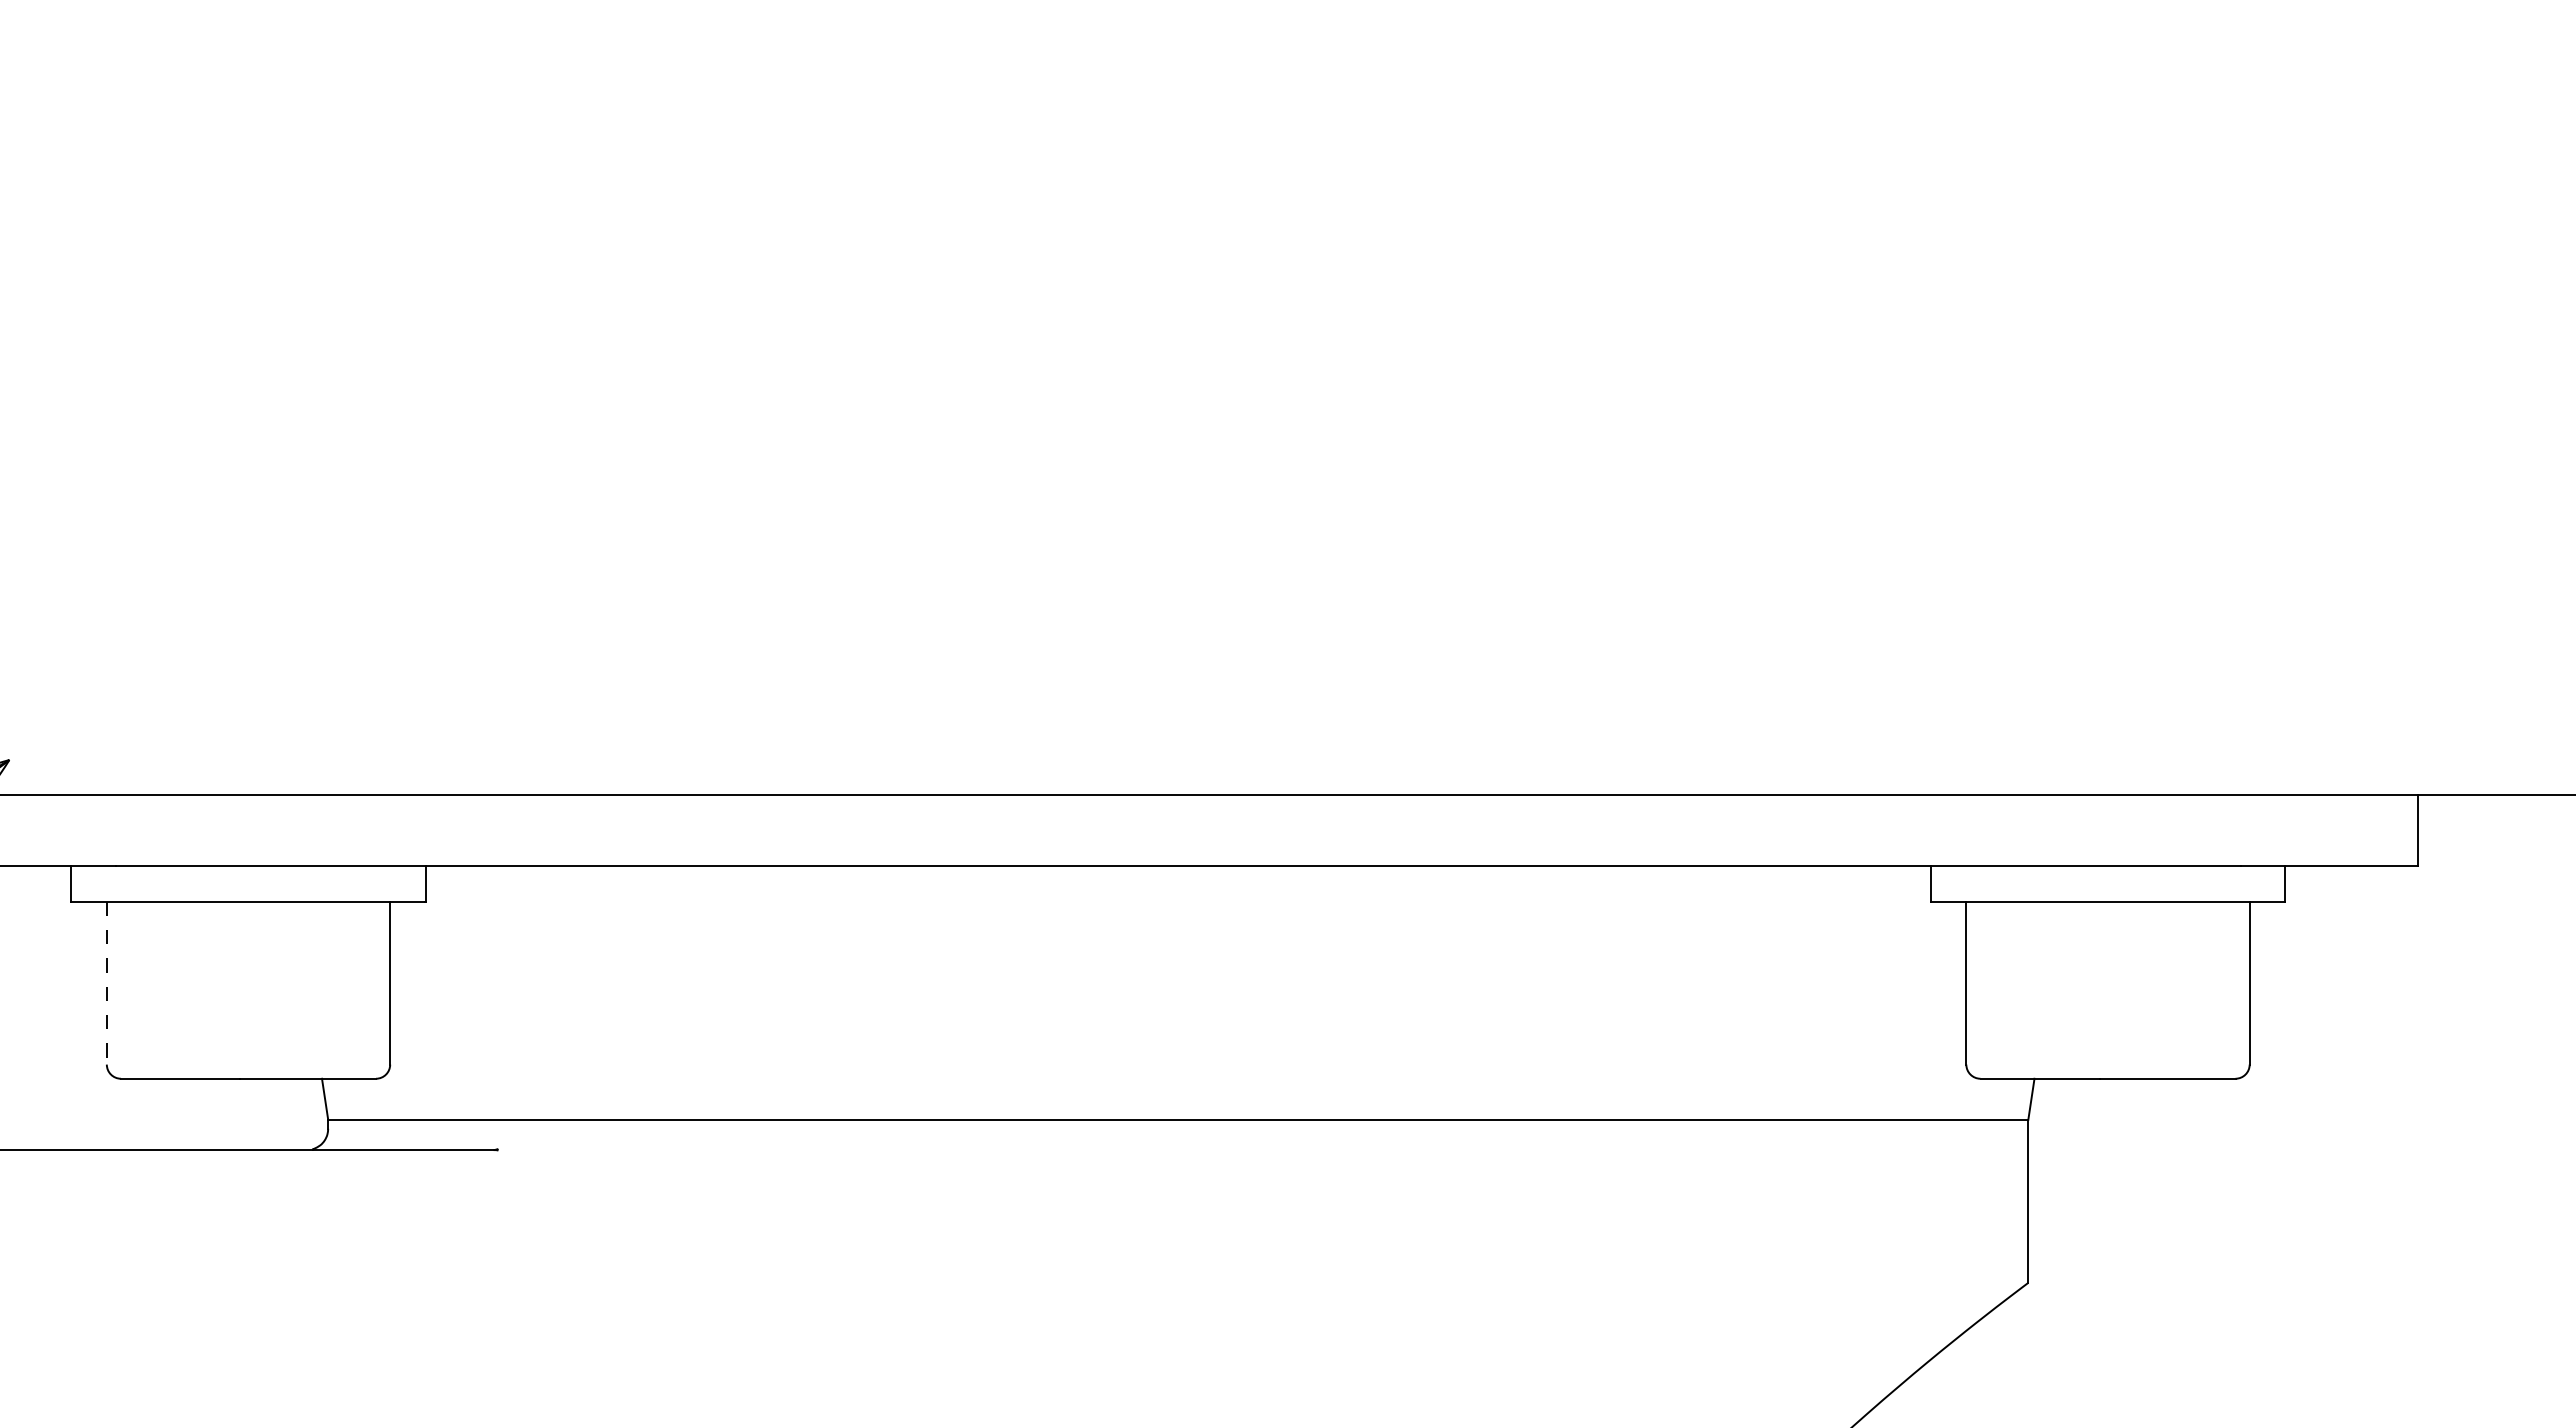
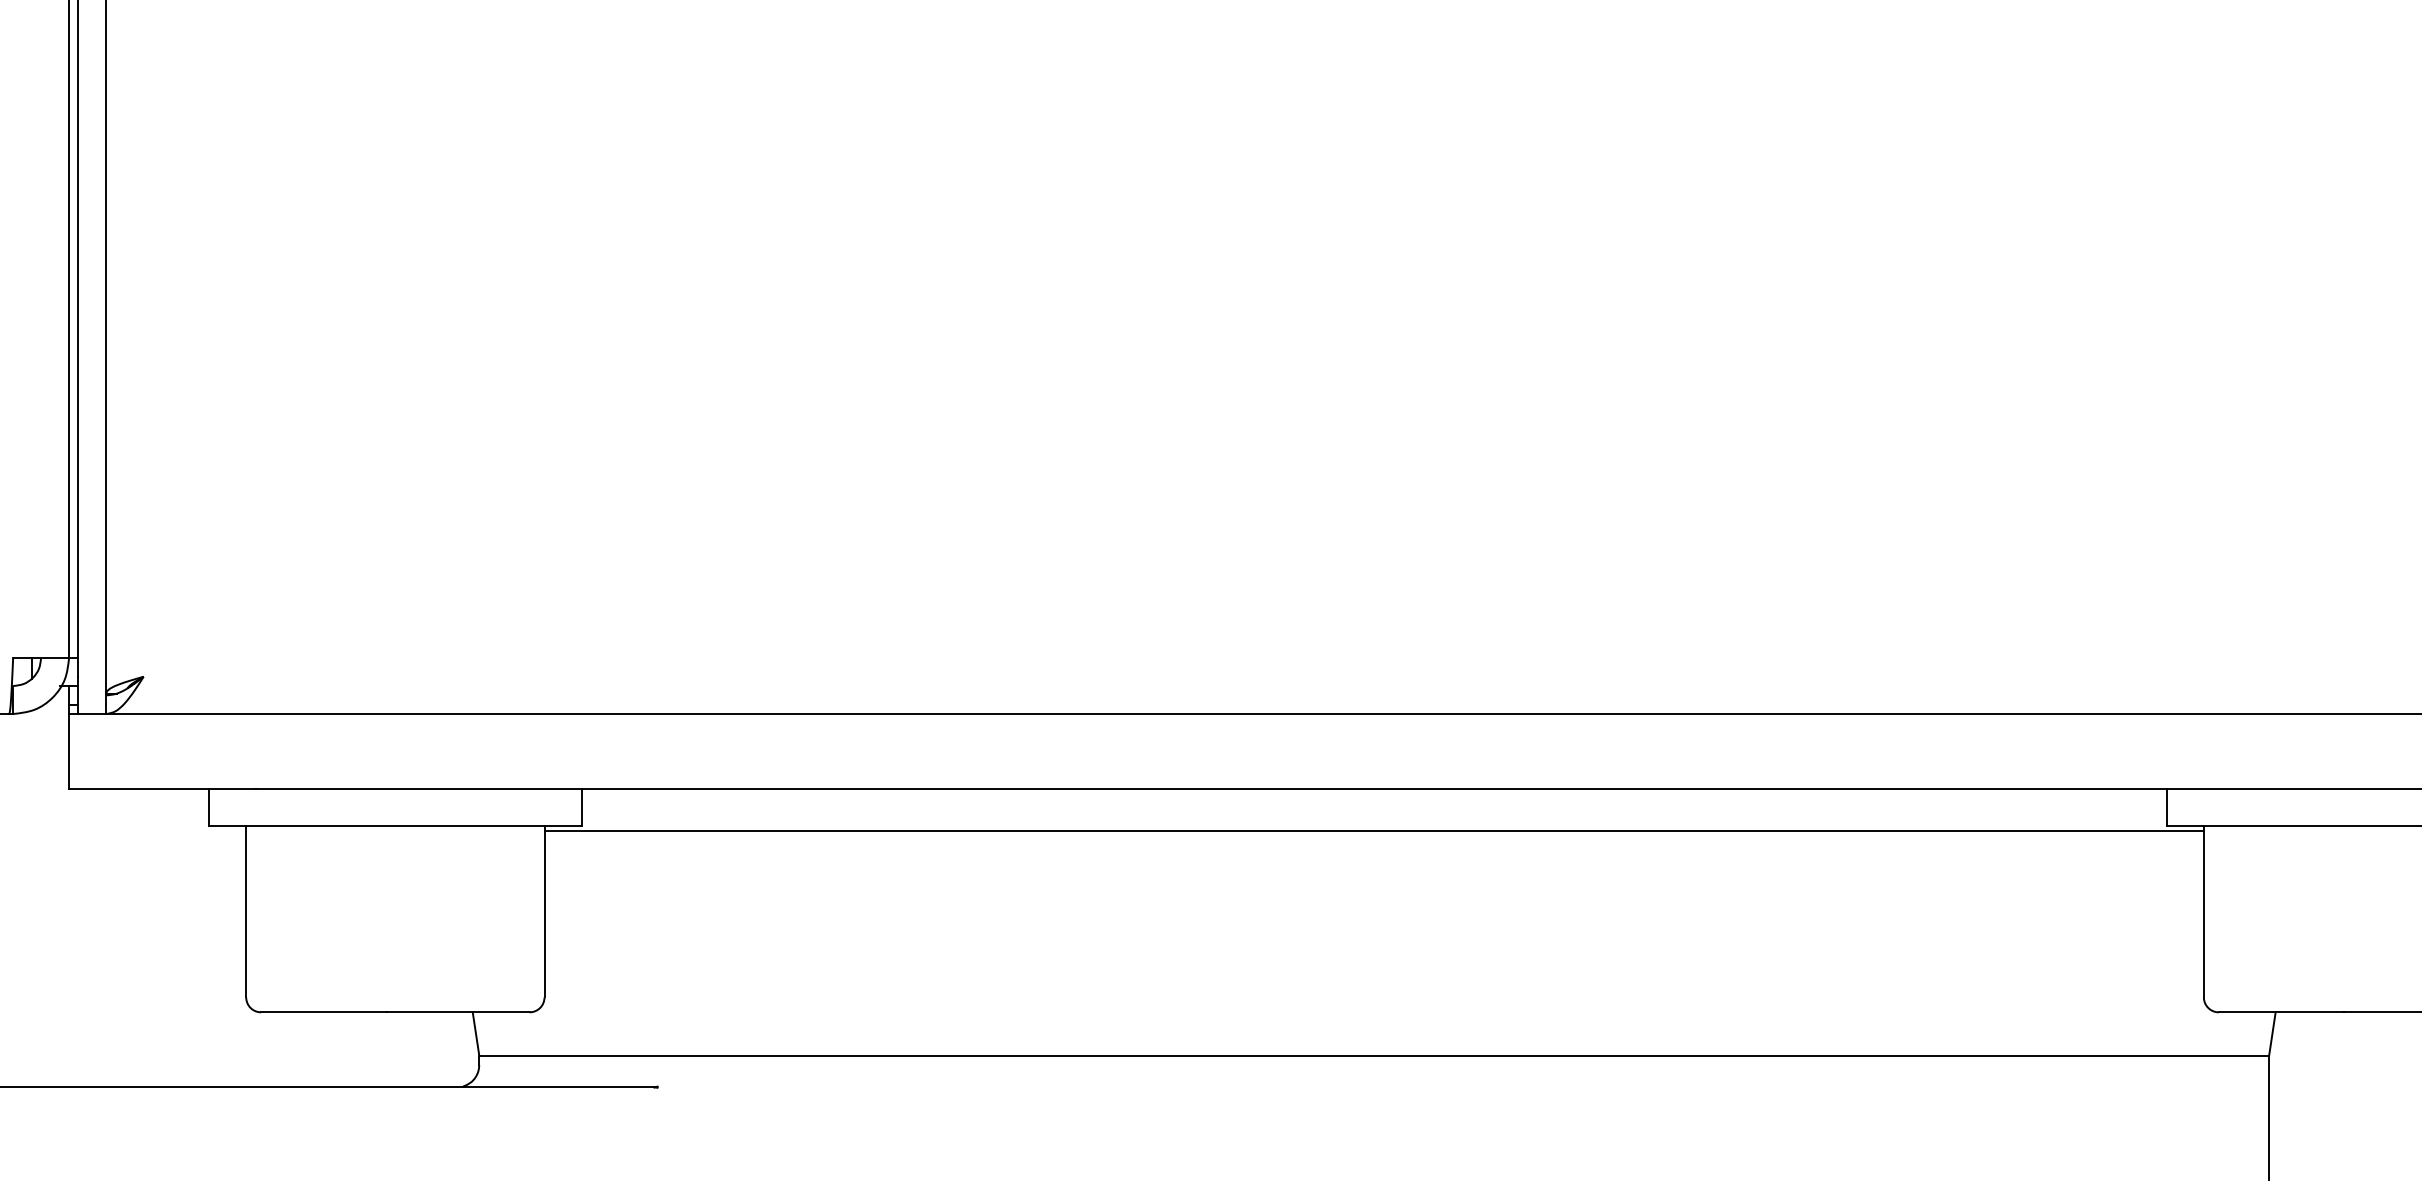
line: (1178, 906) -> (1374, 830), added
line: (106, 983) -> (245, 912), dashed -> solid

